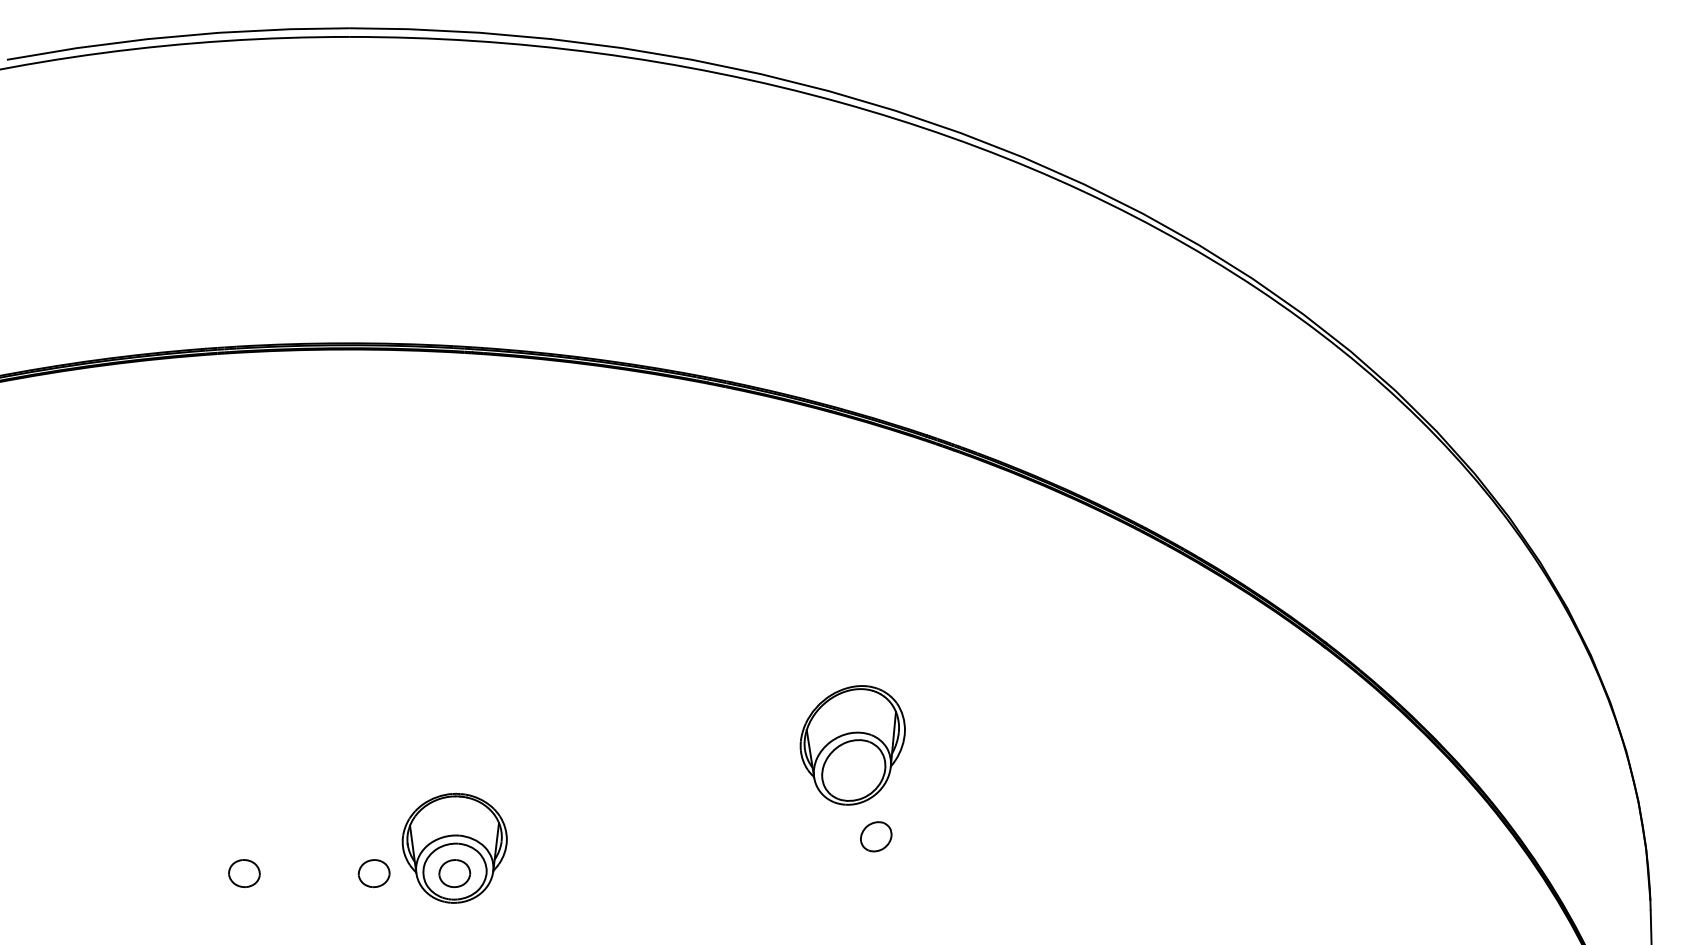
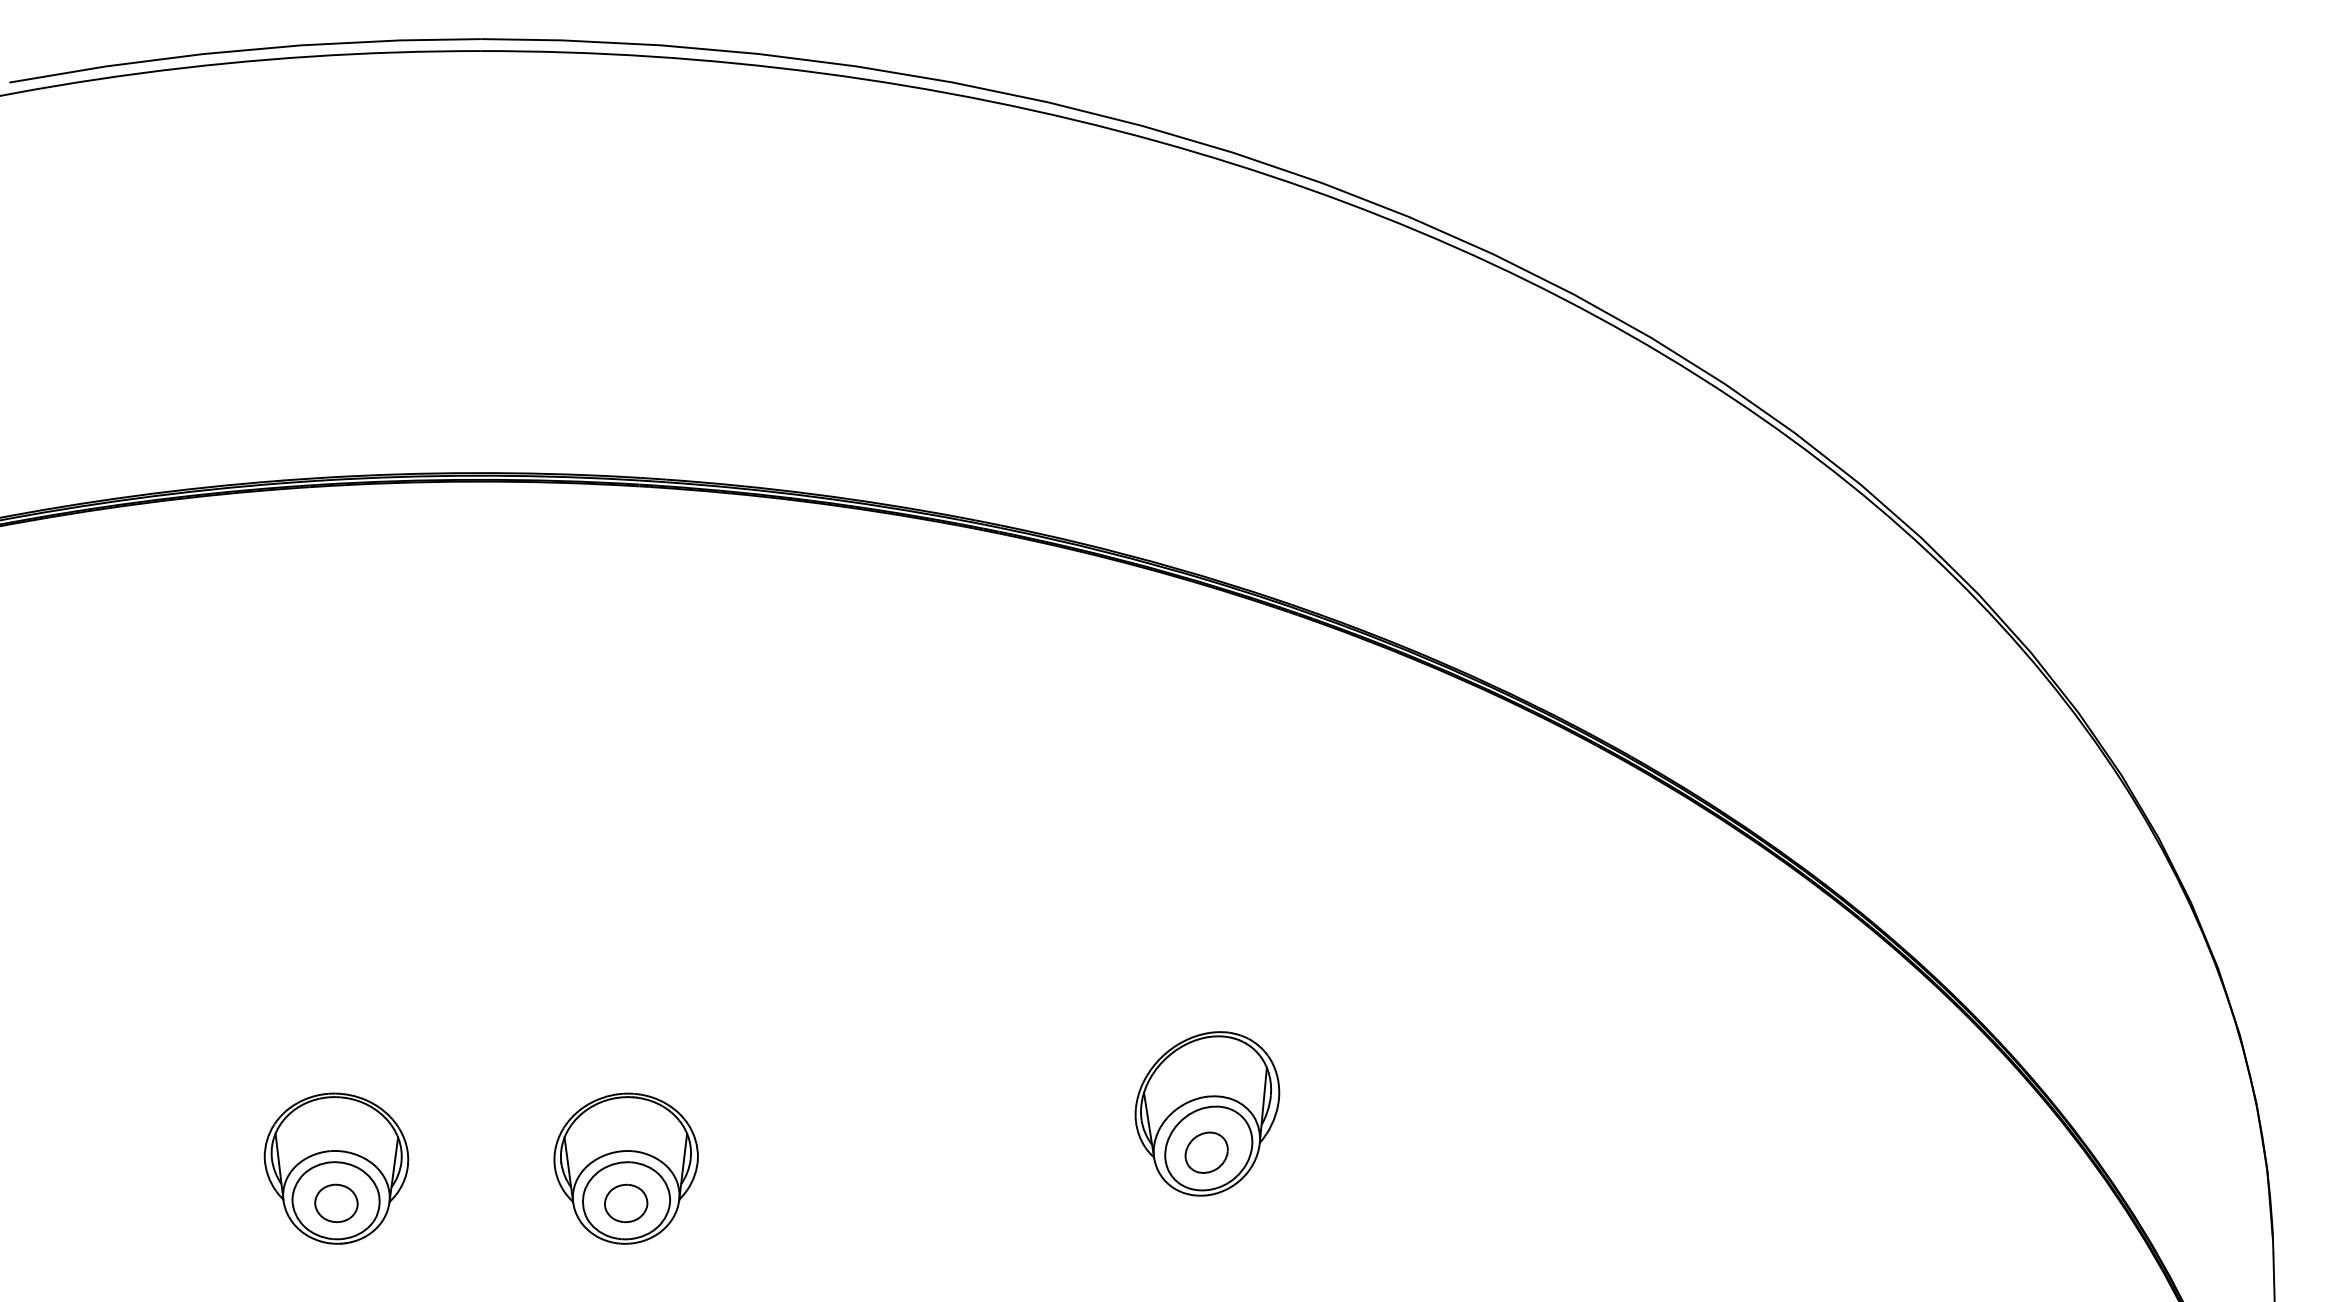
part: (852, 745) -> (1207, 1113), moved
part: (244, 848) -> (336, 1168), added
part: (374, 873) -> (515, 1203), removed

